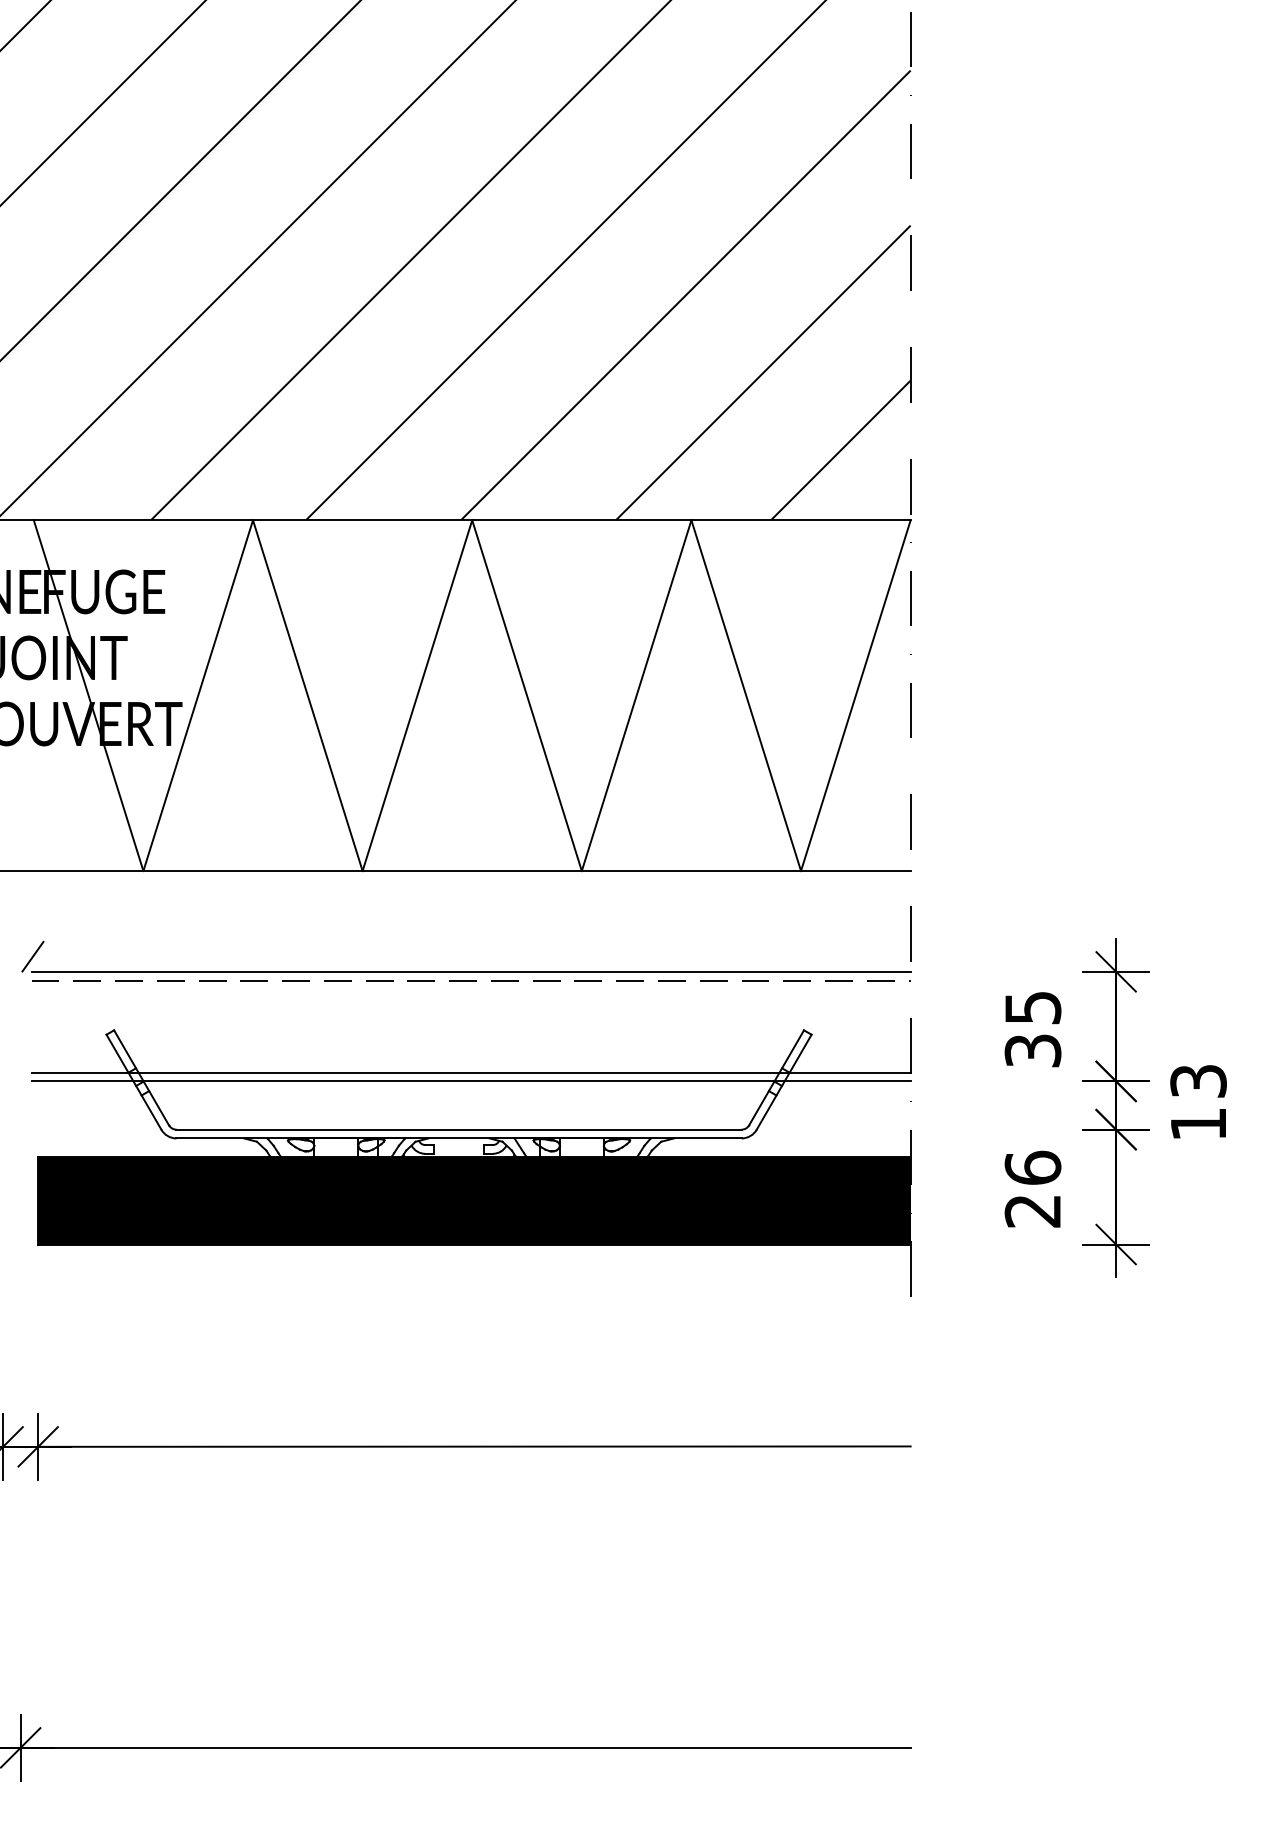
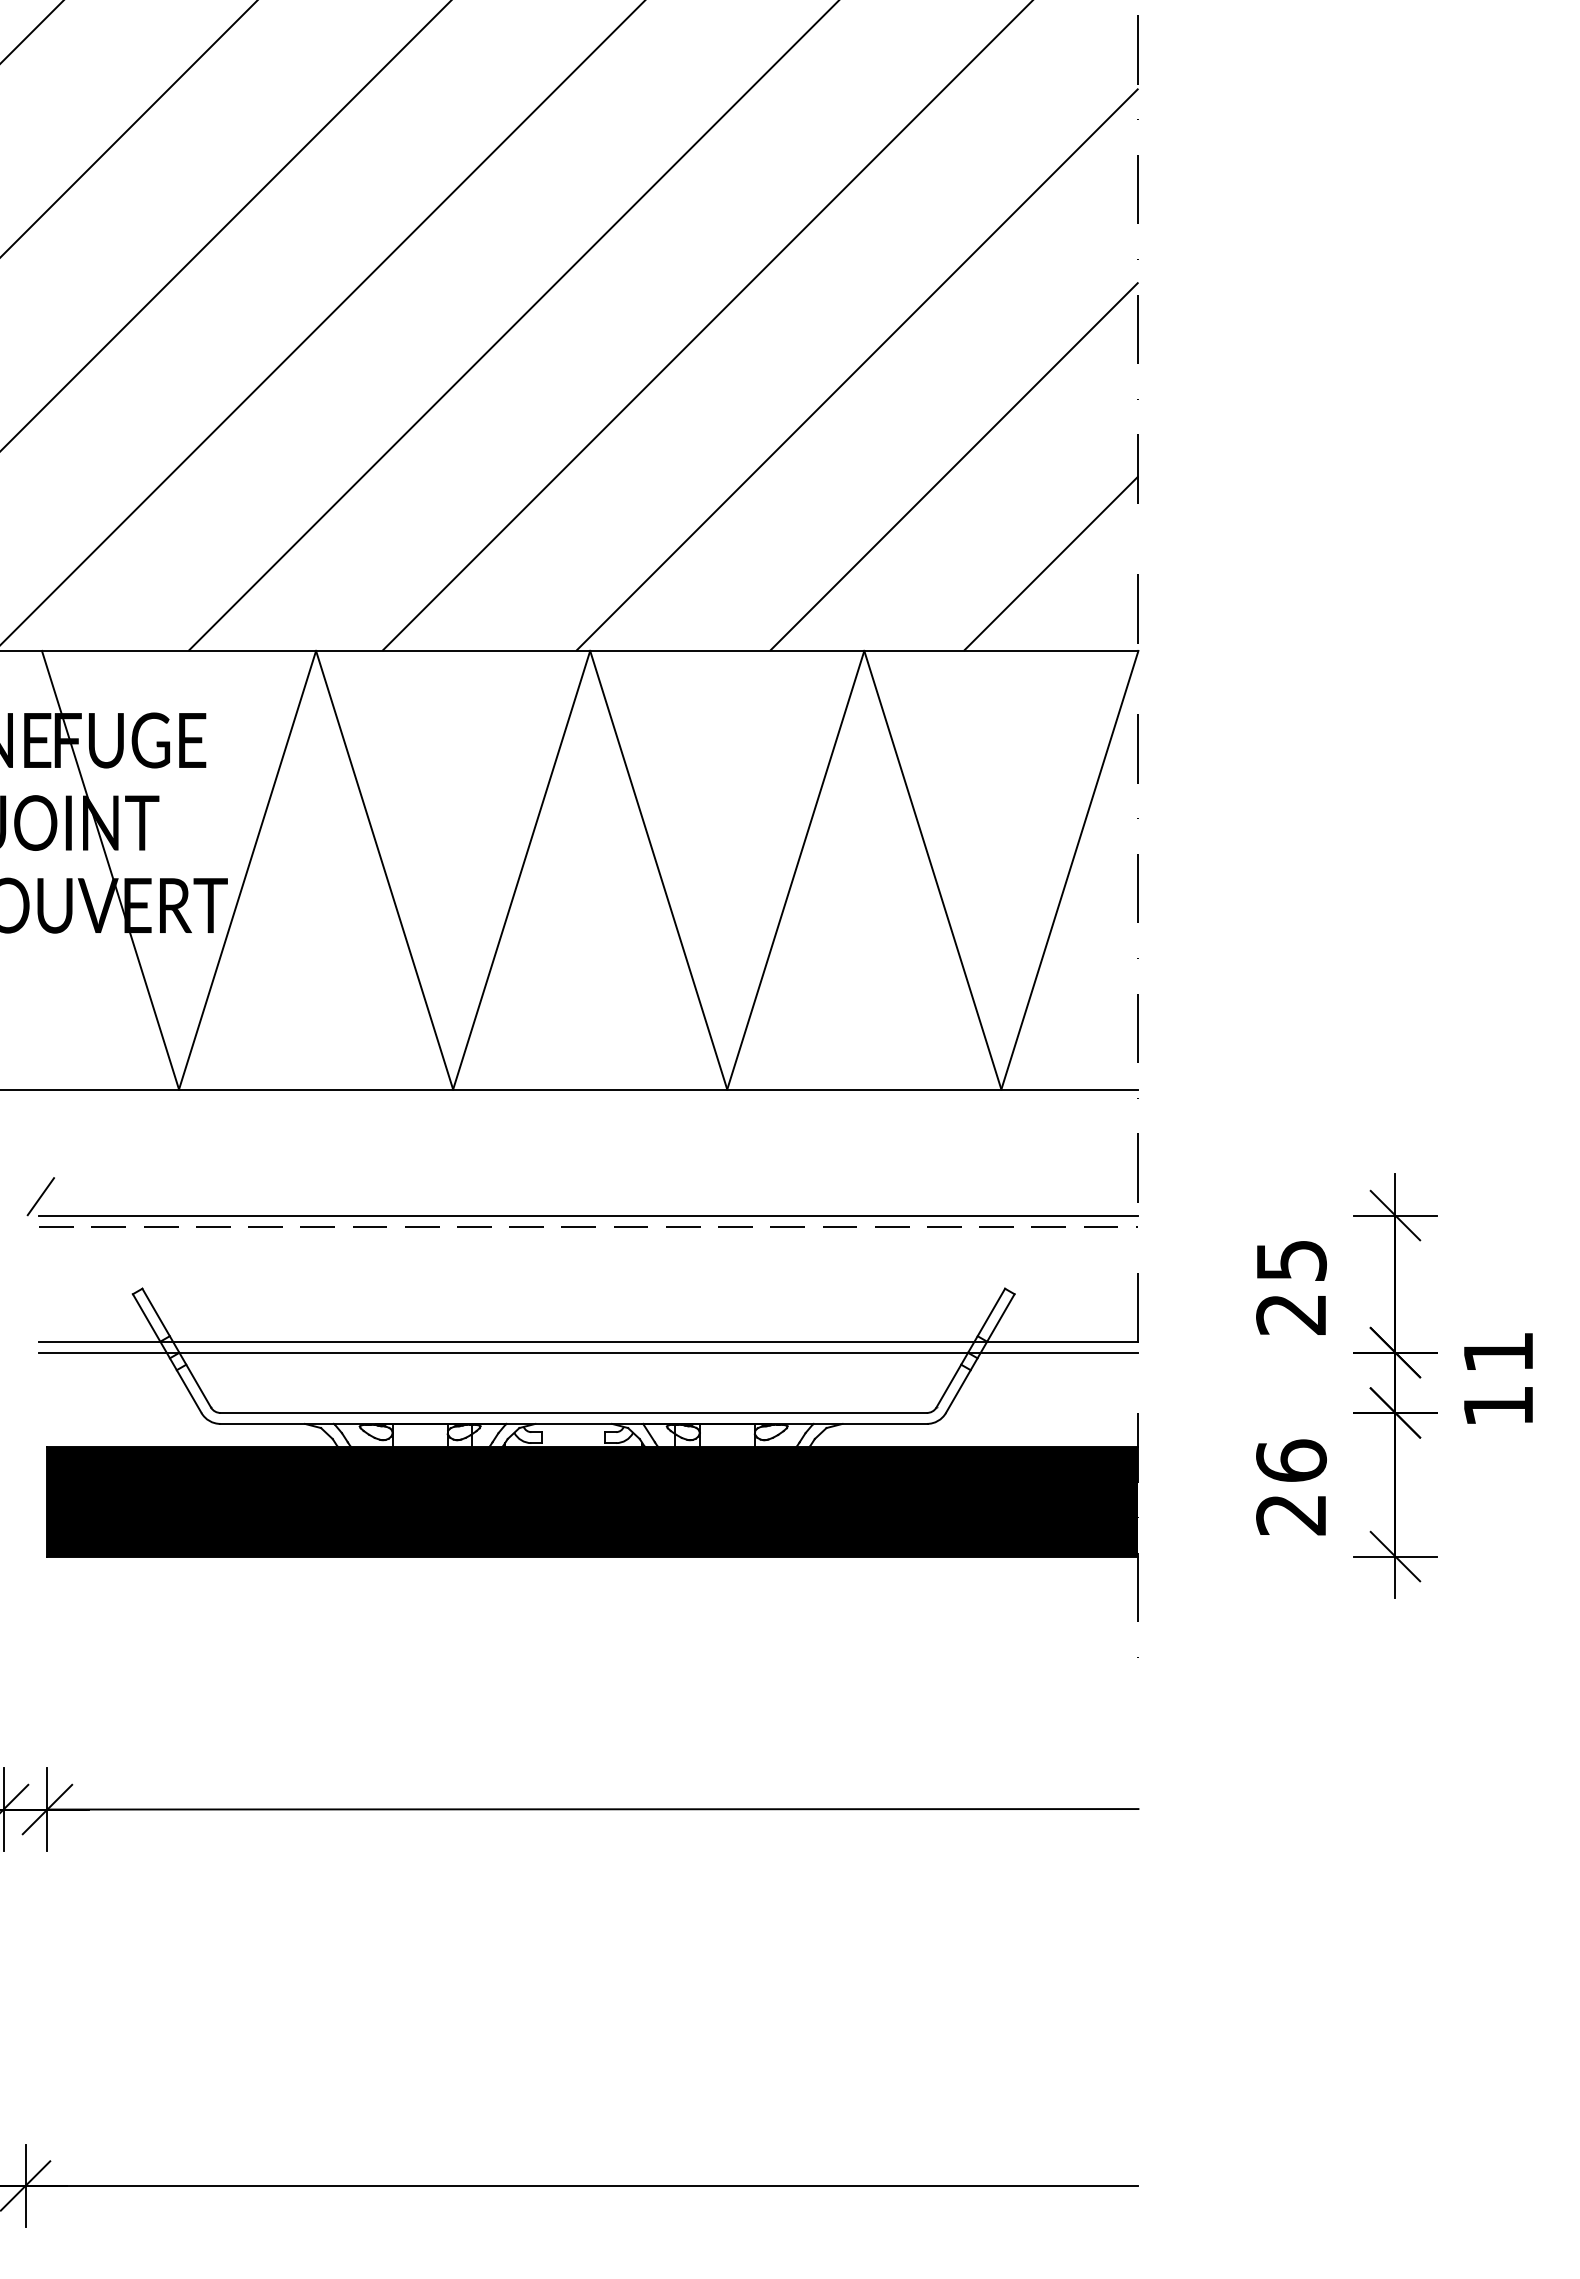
text: (1033, 1050) -> (1291, 1314), 35 -> 25
text: (1198, 1081) -> (1498, 1352), 13 -> 11

